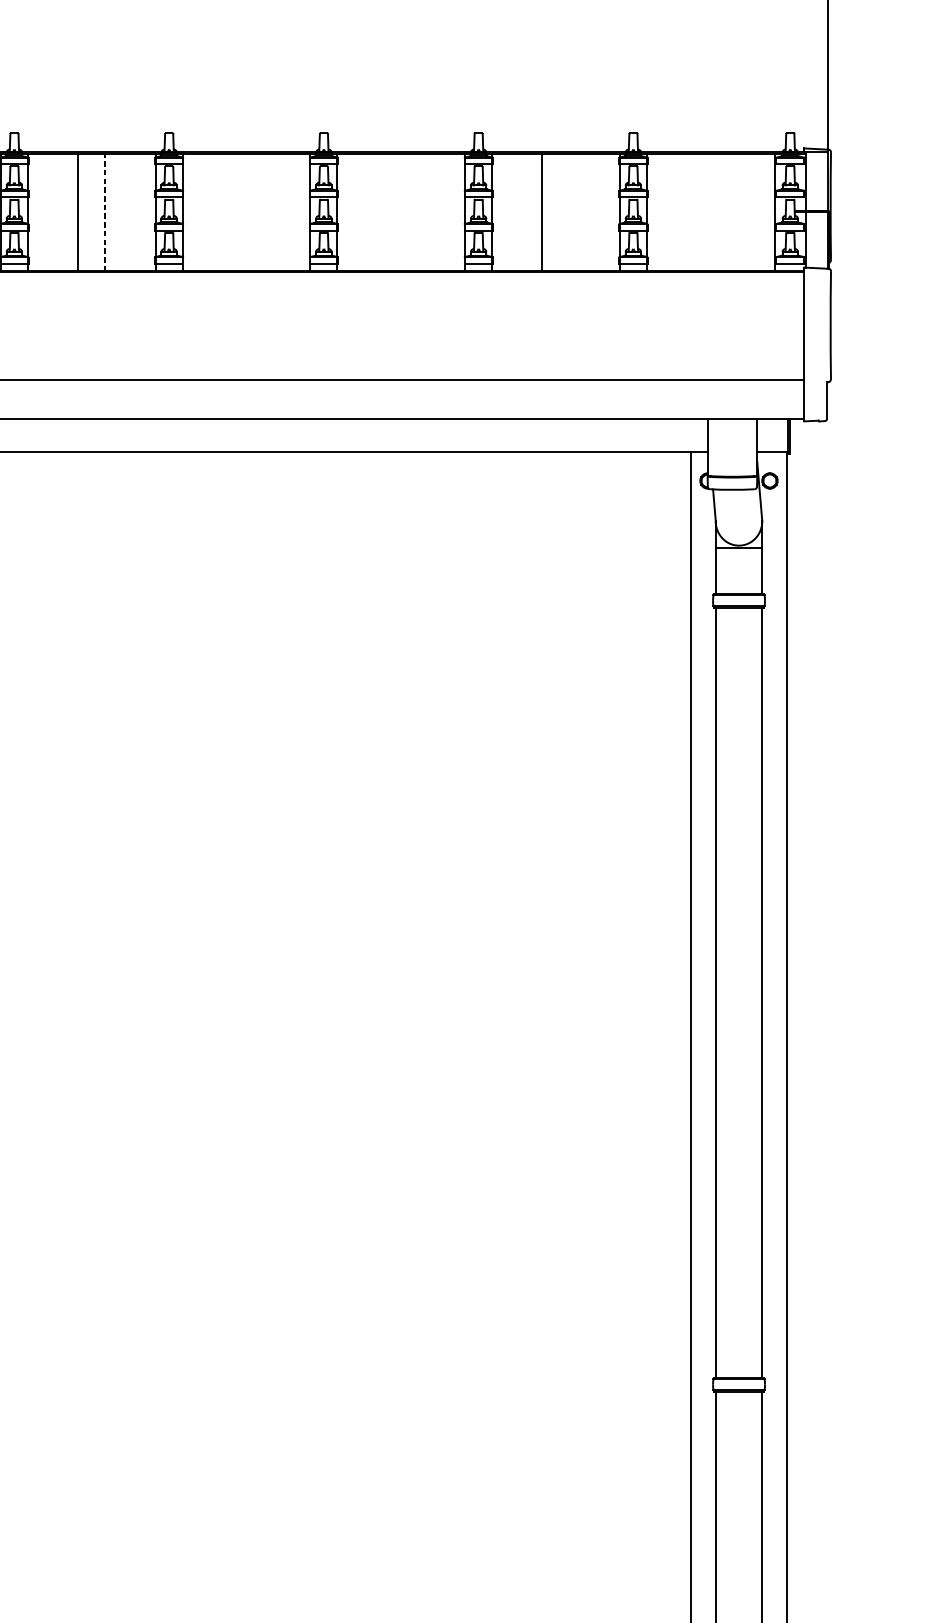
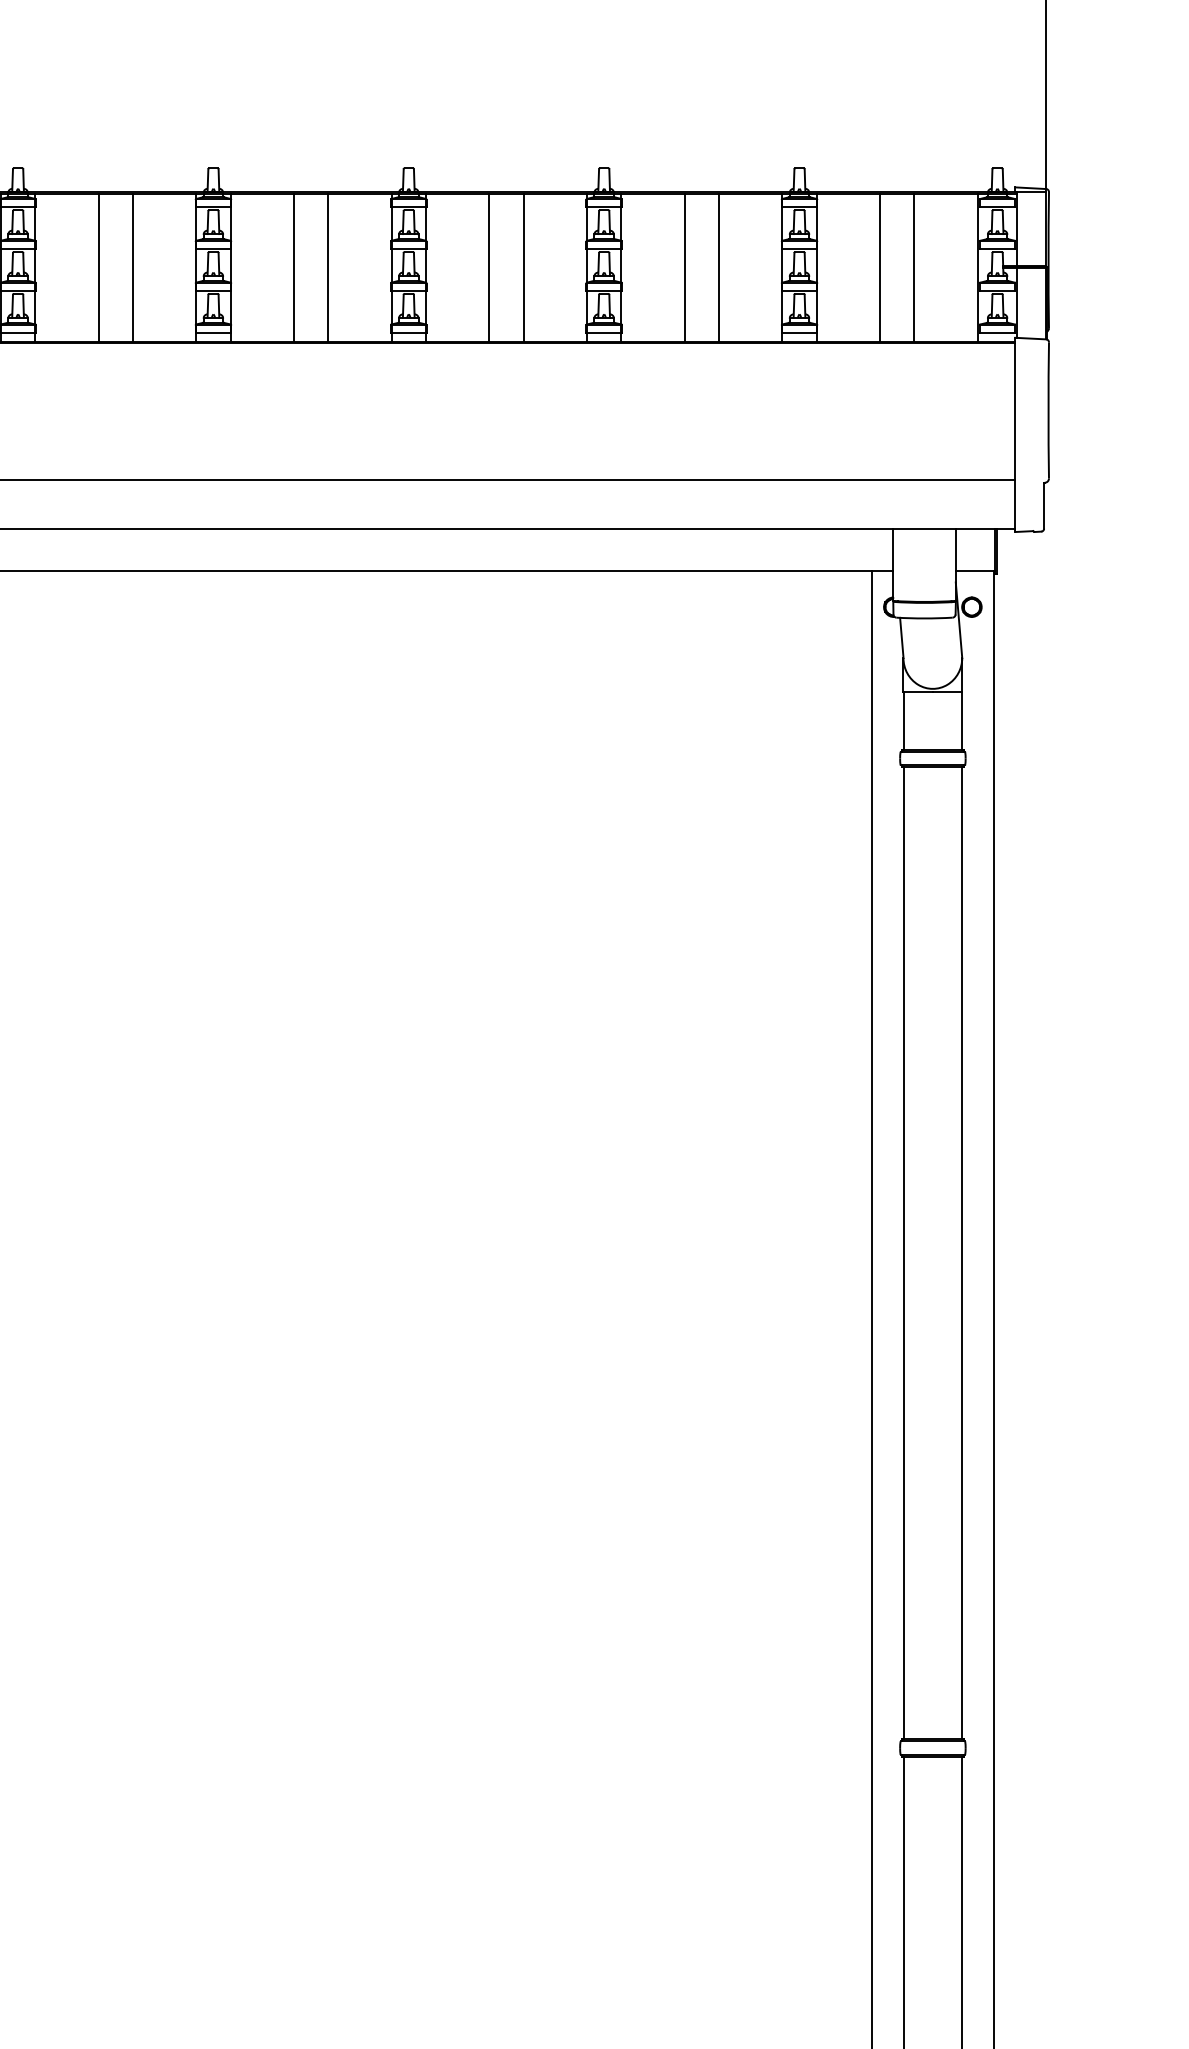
line: (105, 212) -> (132, 268), dashed -> solid
line: (233, 212) -> (294, 268), added
line: (260, 212) -> (328, 268), added
line: (387, 212) -> (489, 268), added
line: (414, 212) -> (523, 268), added
line: (569, 212) -> (718, 268), added
line: (697, 212) -> (880, 268), added
line: (724, 212) -> (914, 268), added

